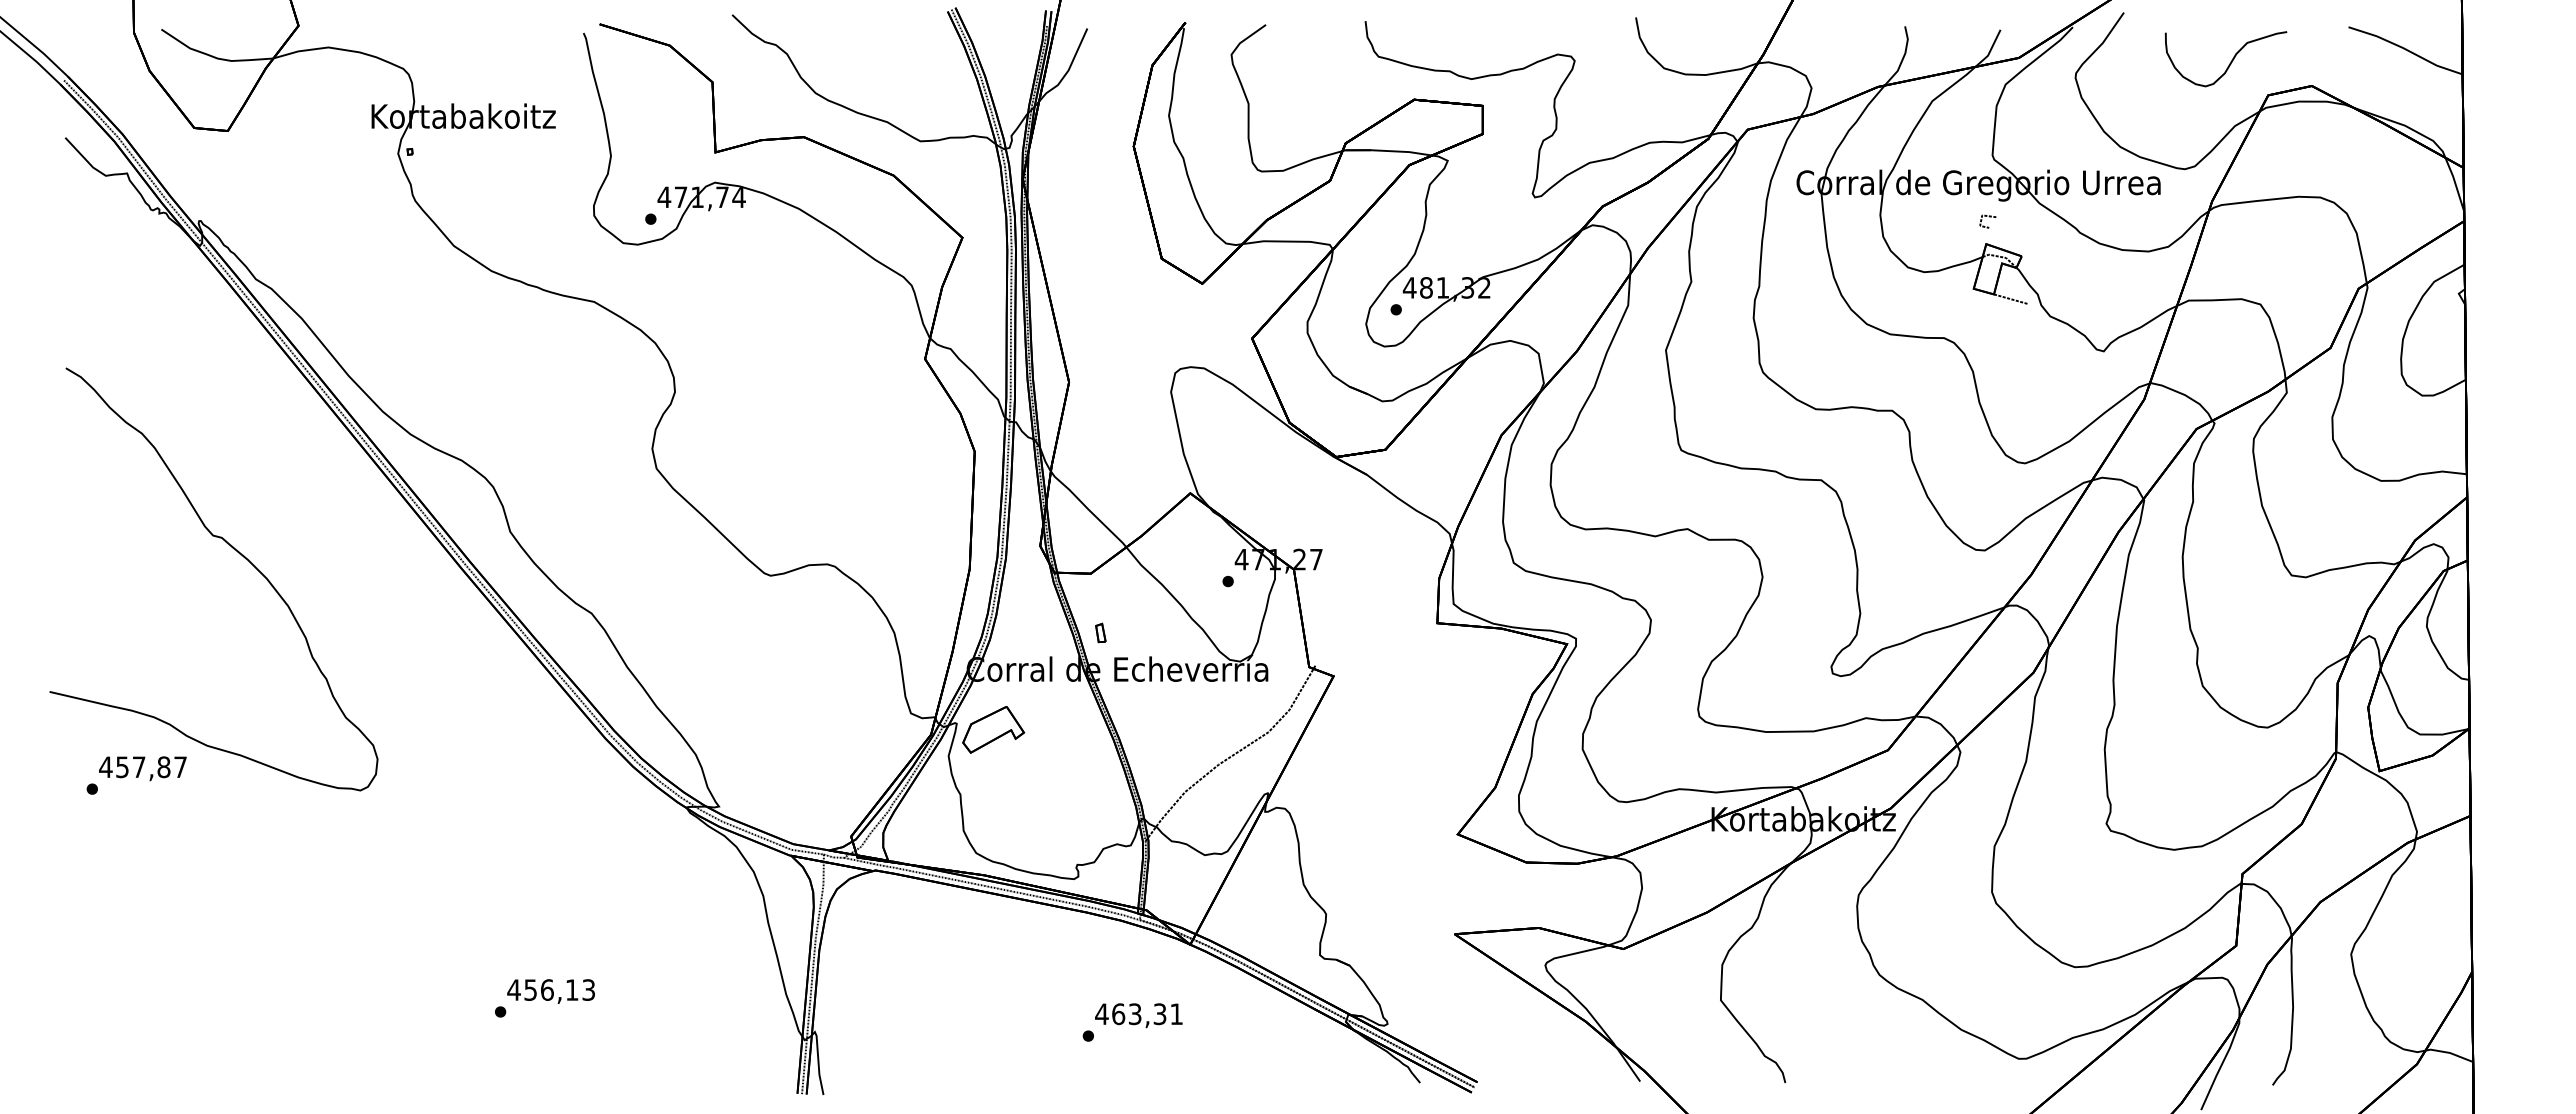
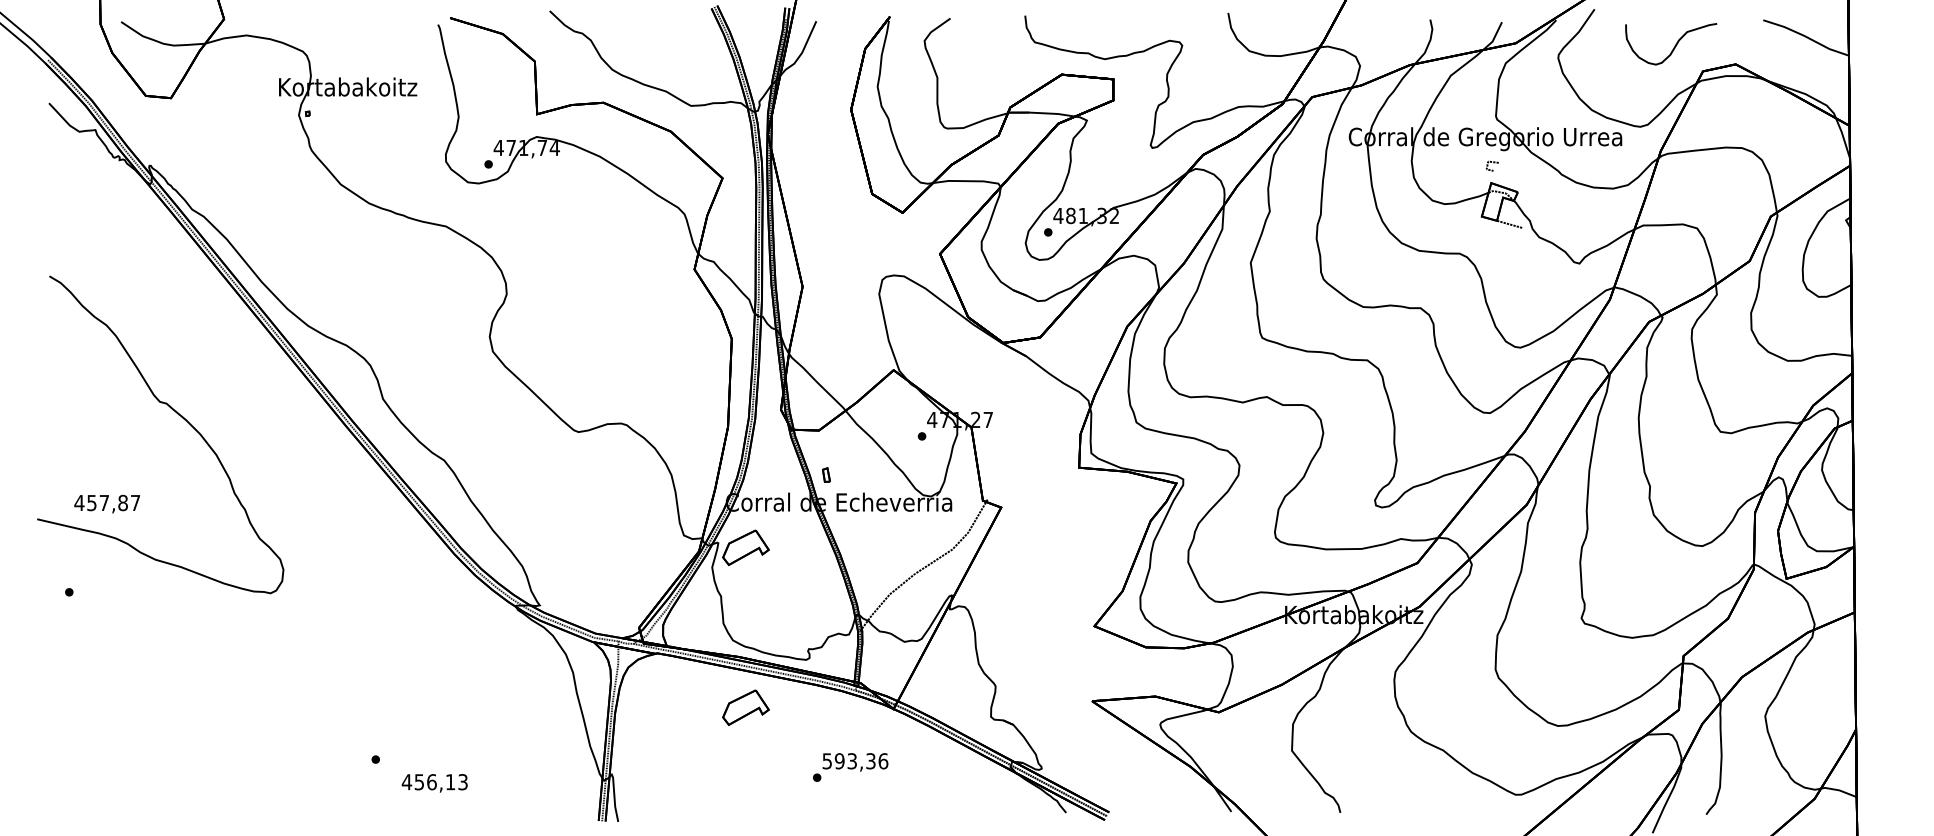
text: (142, 768) -> (106, 503), moved
part: (993, 942) -> (745, 707), added
text: (550, 991) -> (434, 783), moved
text: (1139, 1014) -> (855, 761), 463,31 -> 593,36

